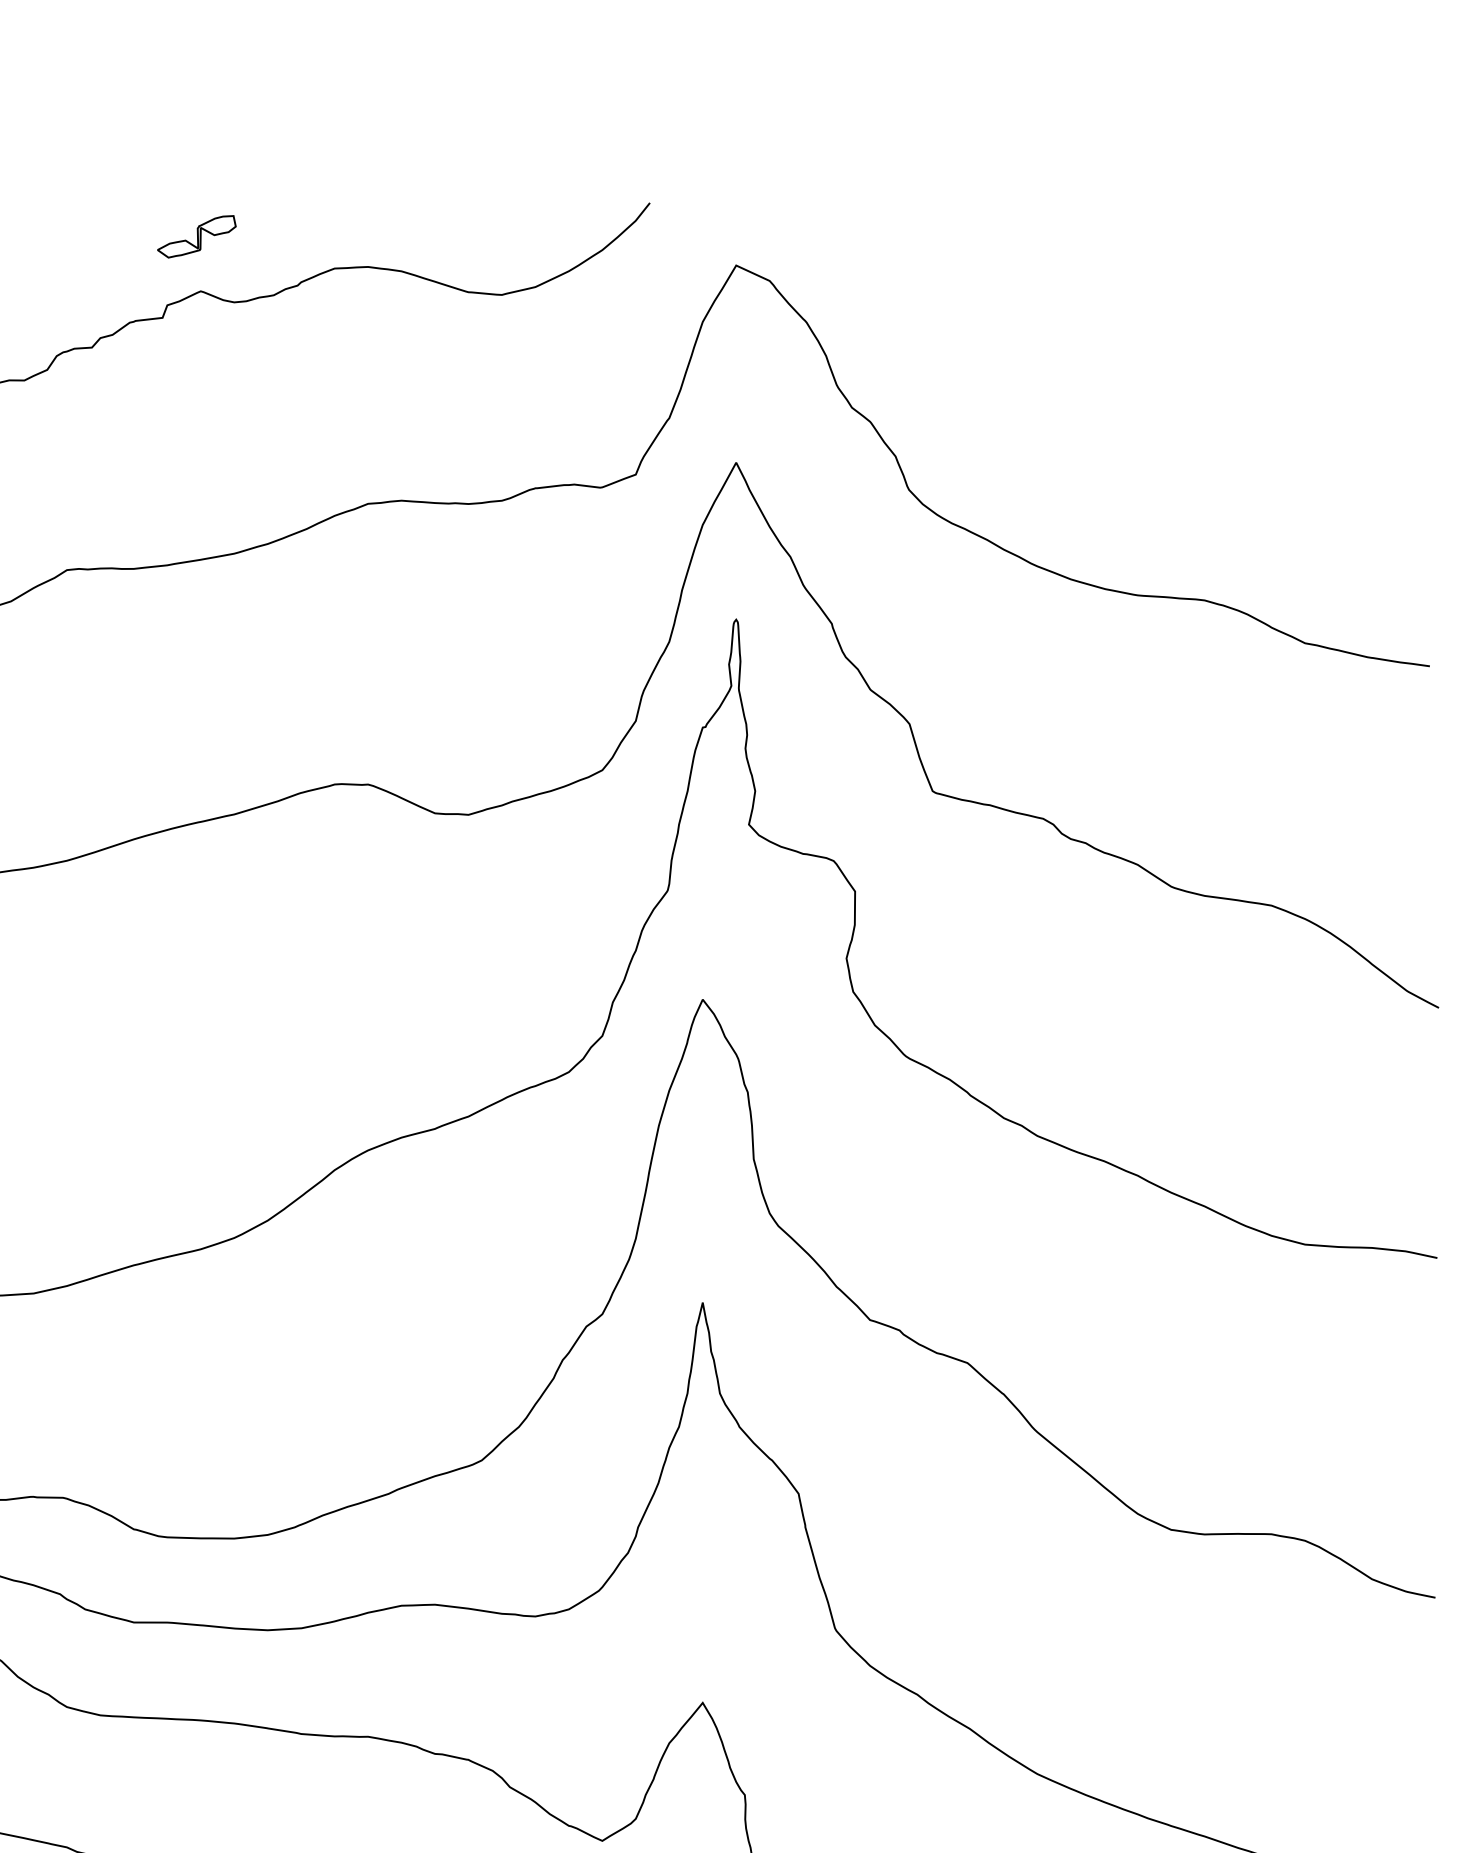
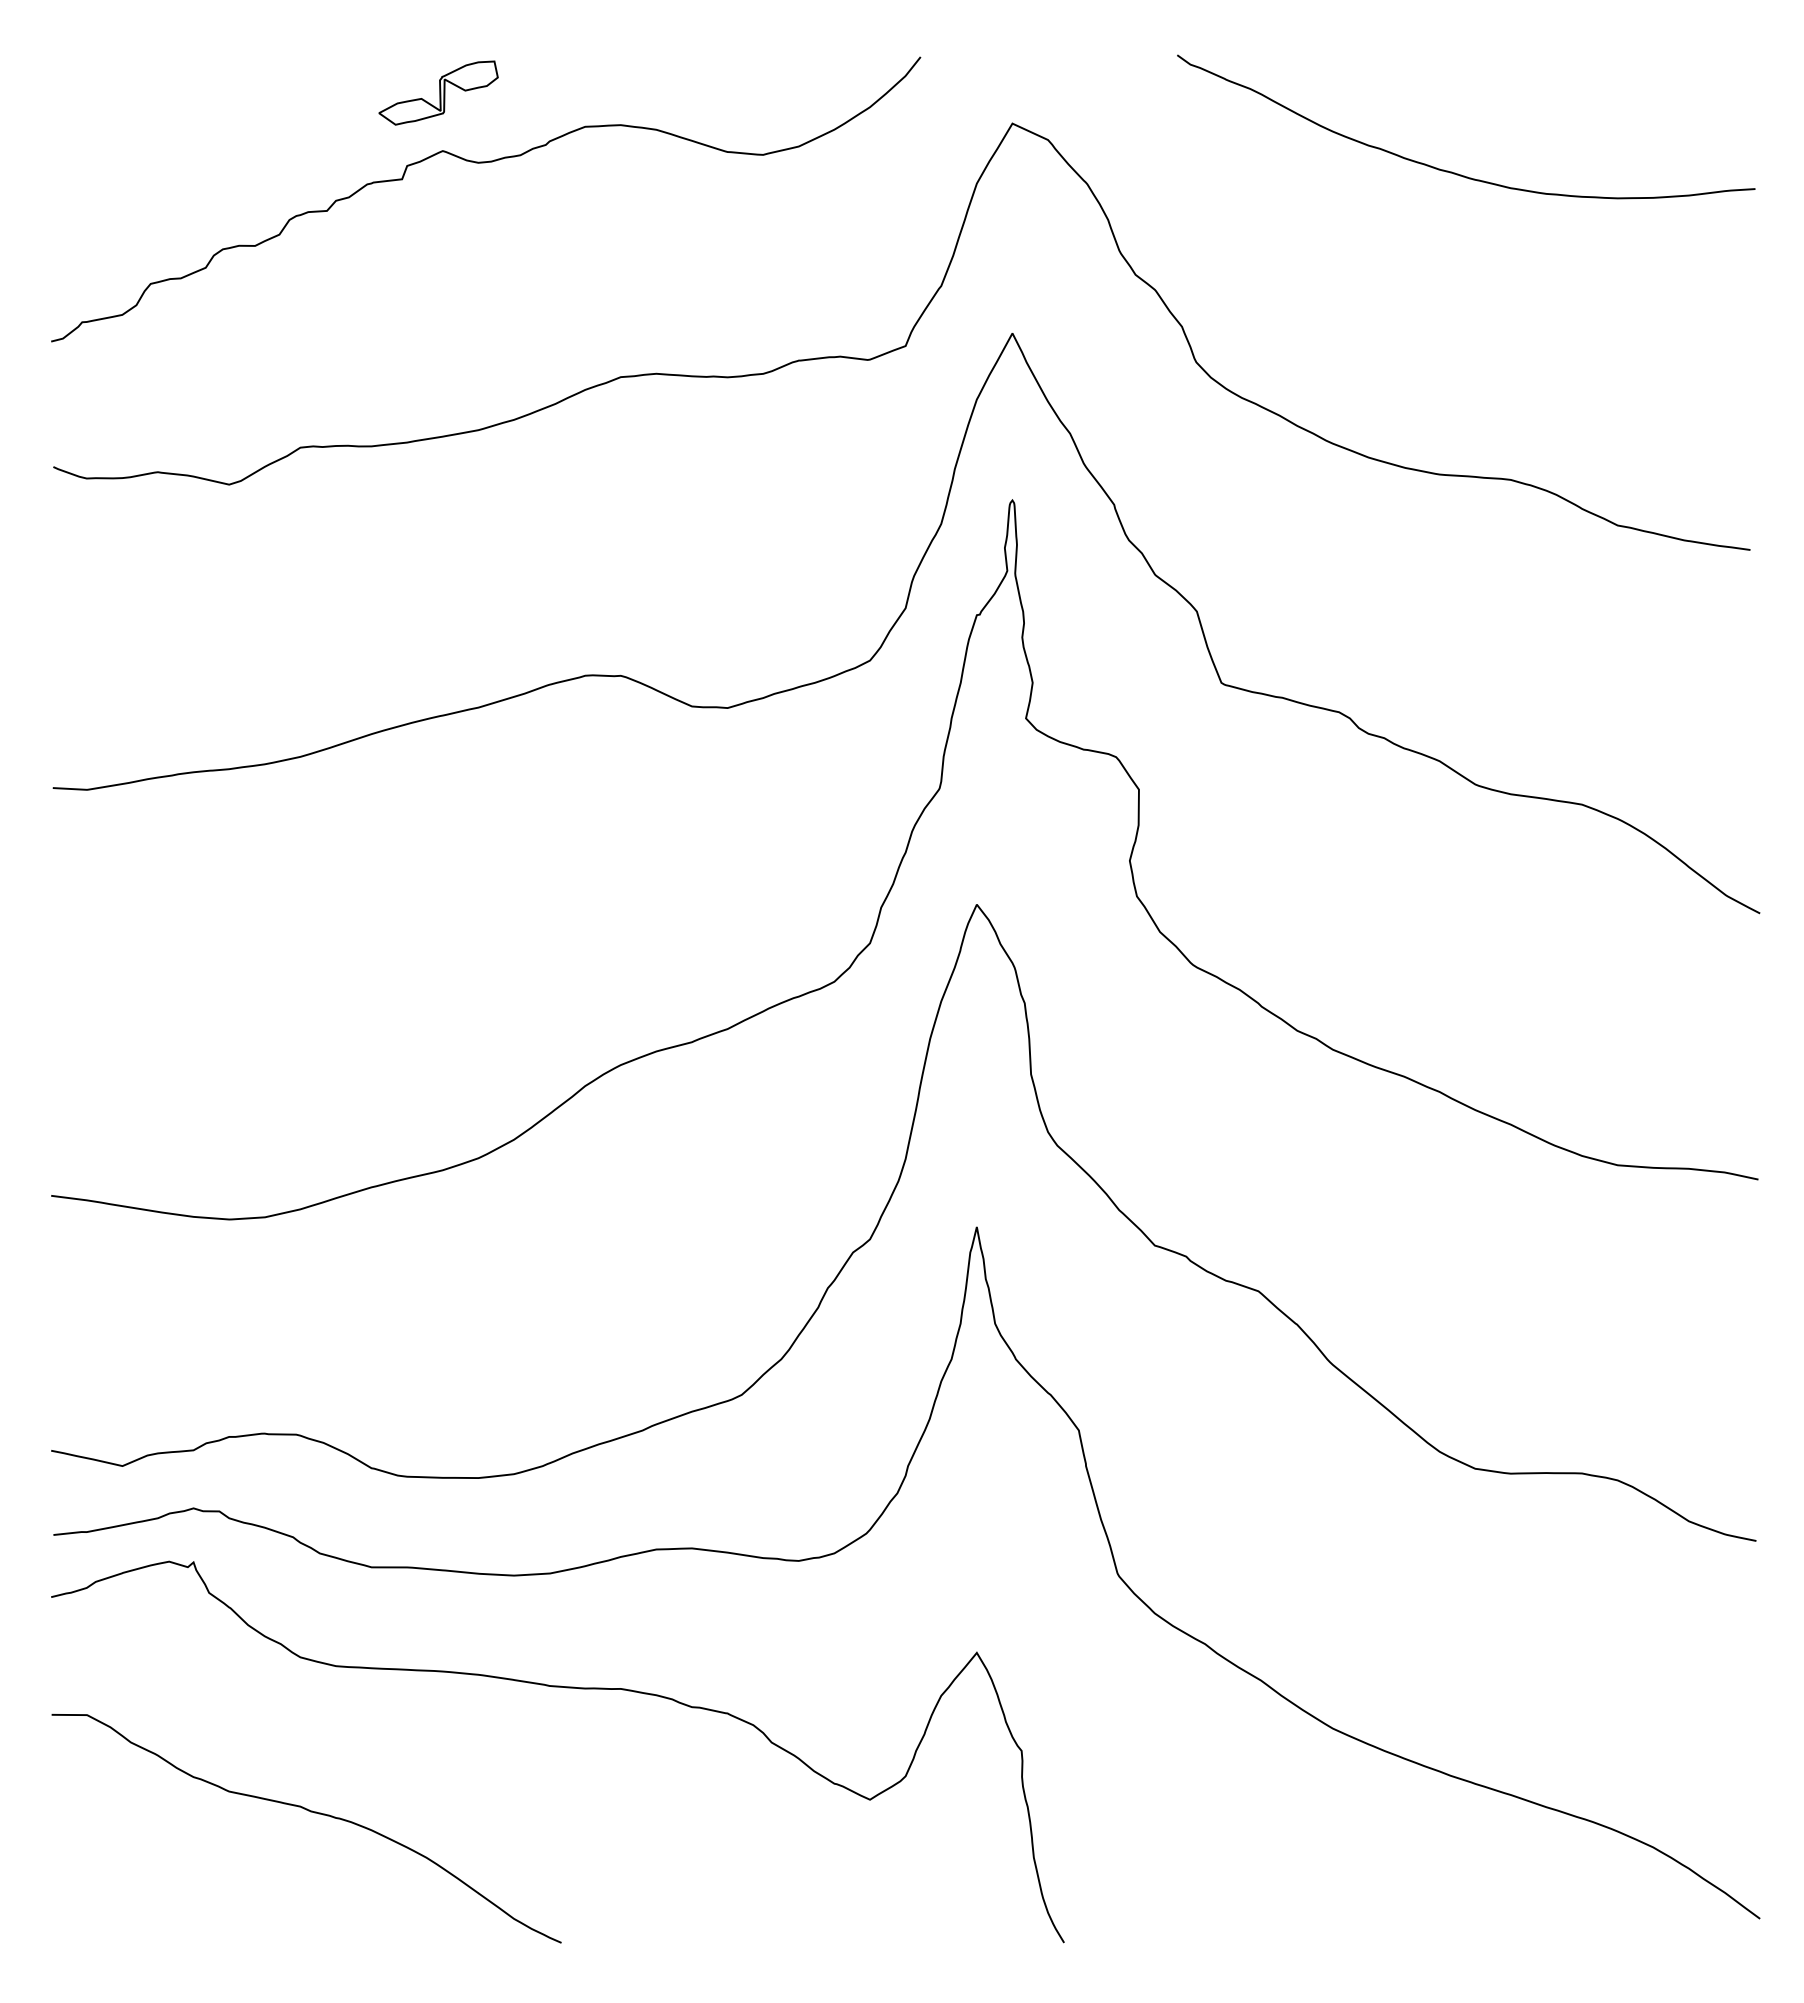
part: (196, 236) -> (438, 92), size x1.43
curve: (1149, 310) -> (1452, 171), added

